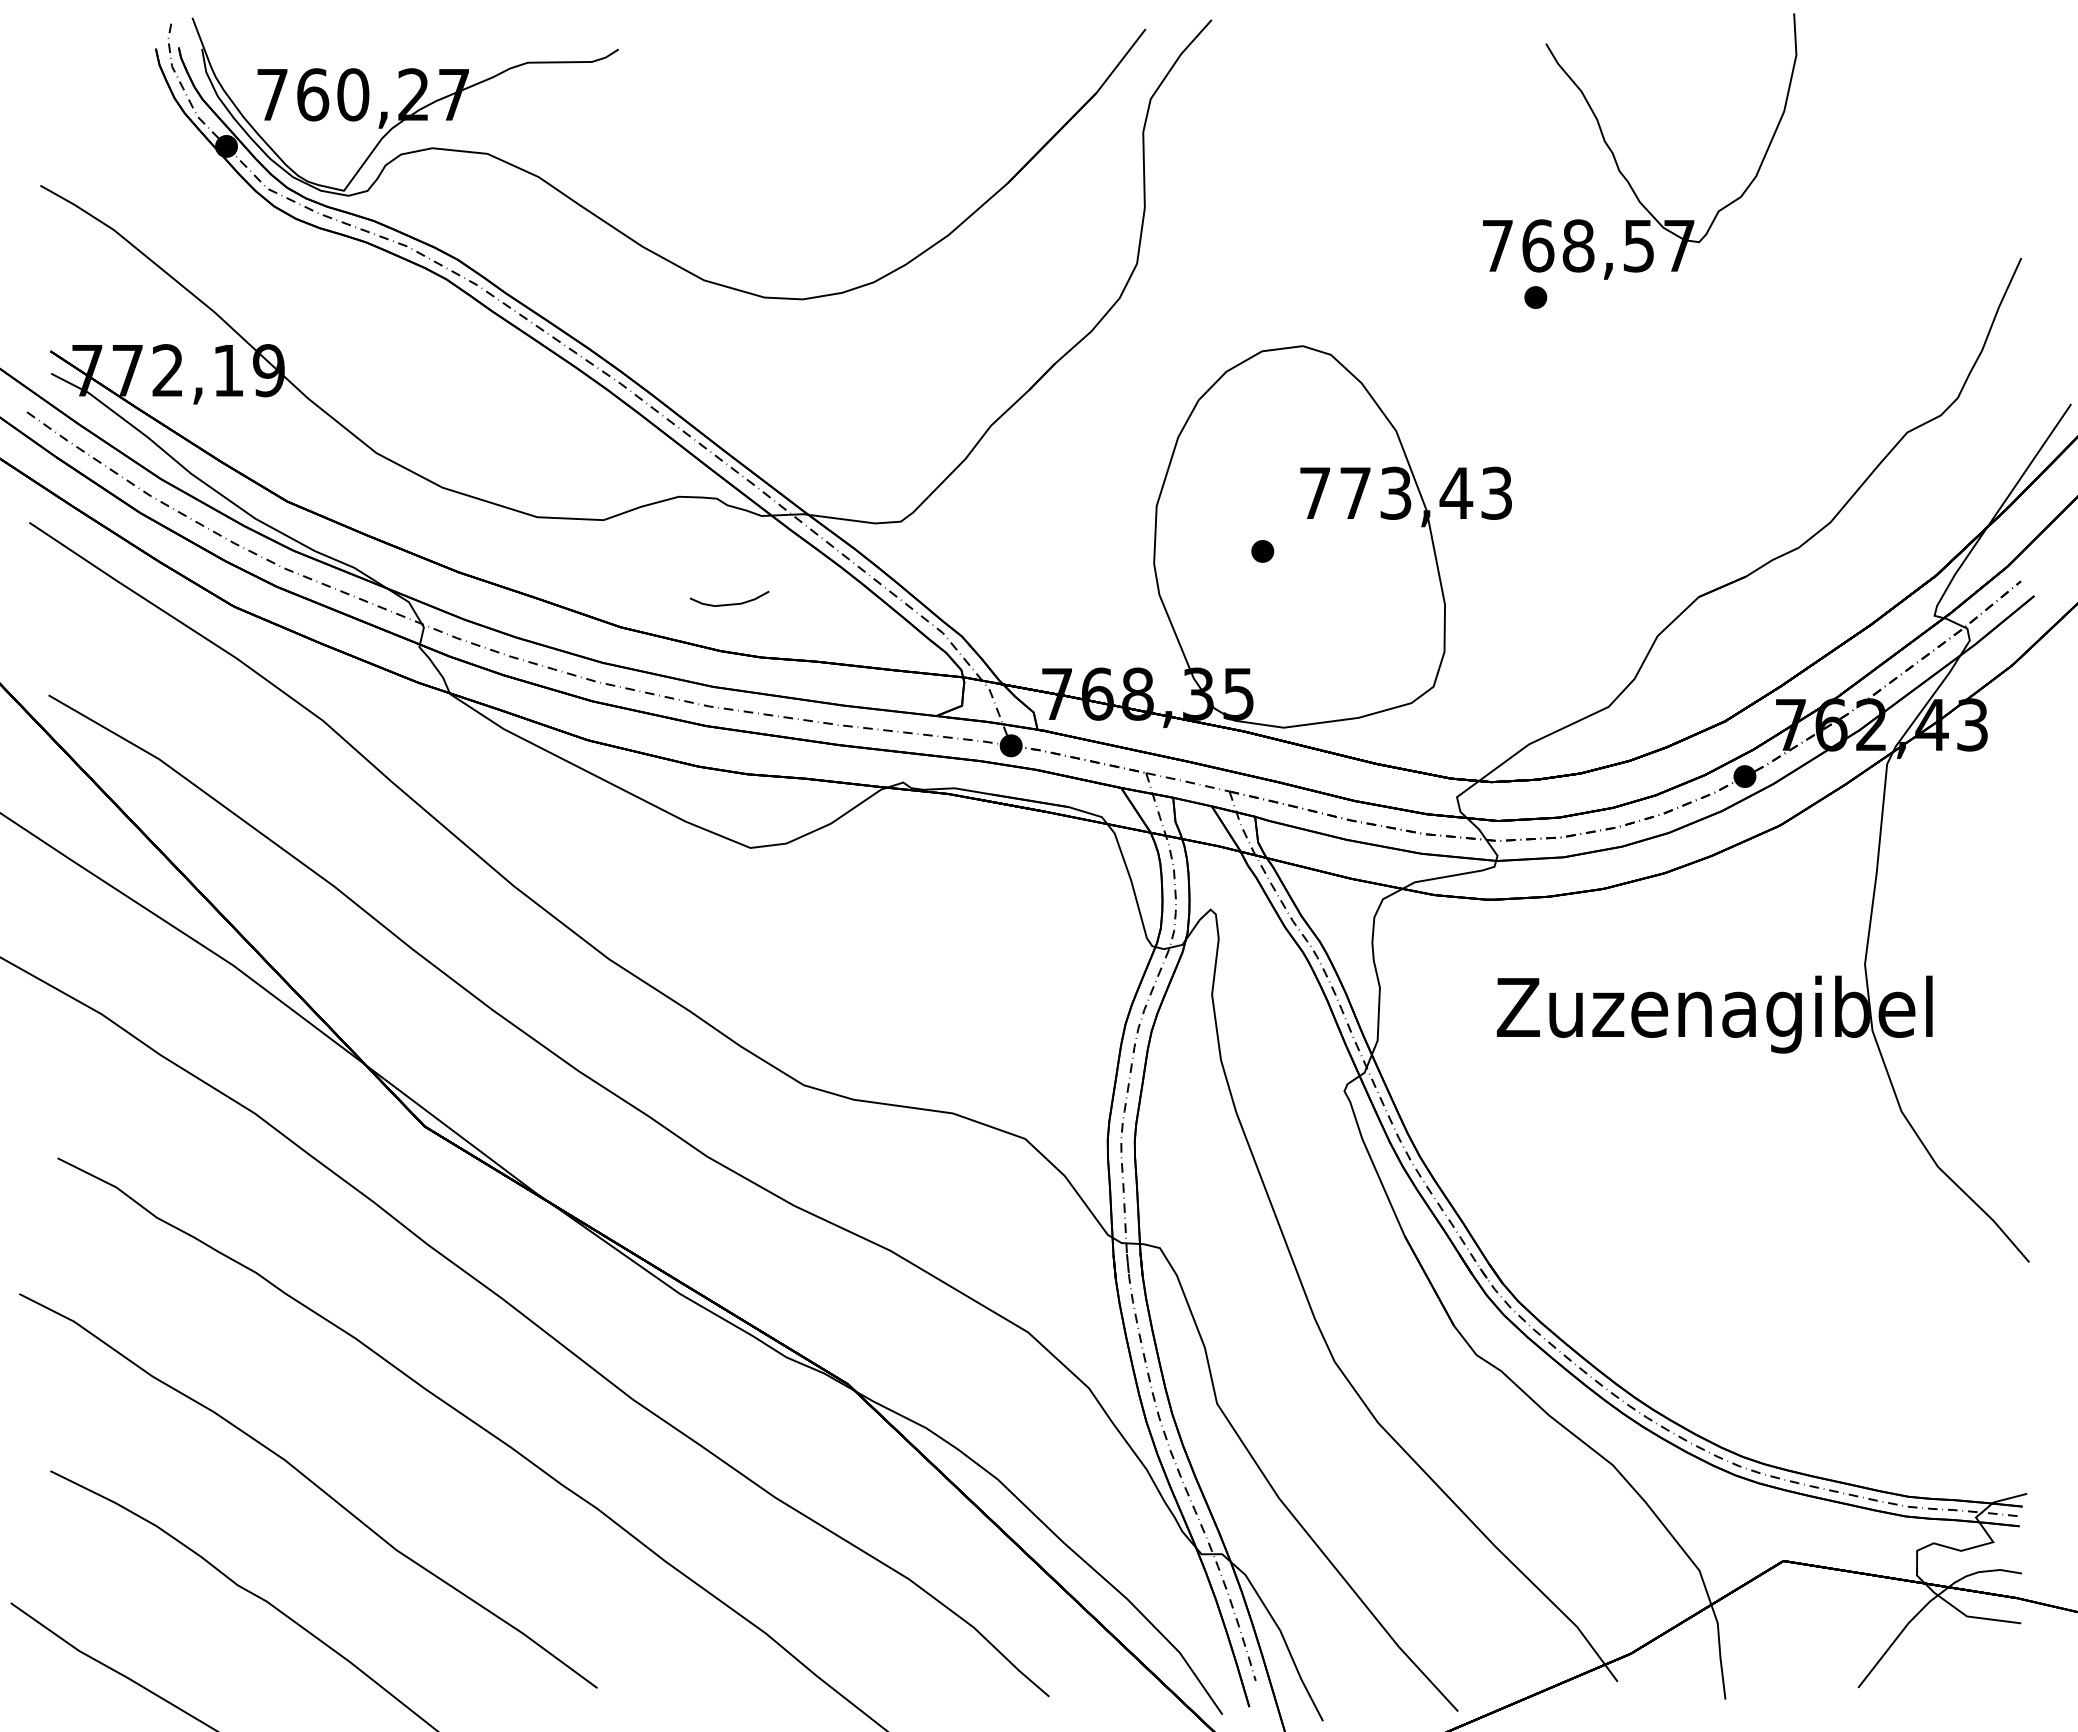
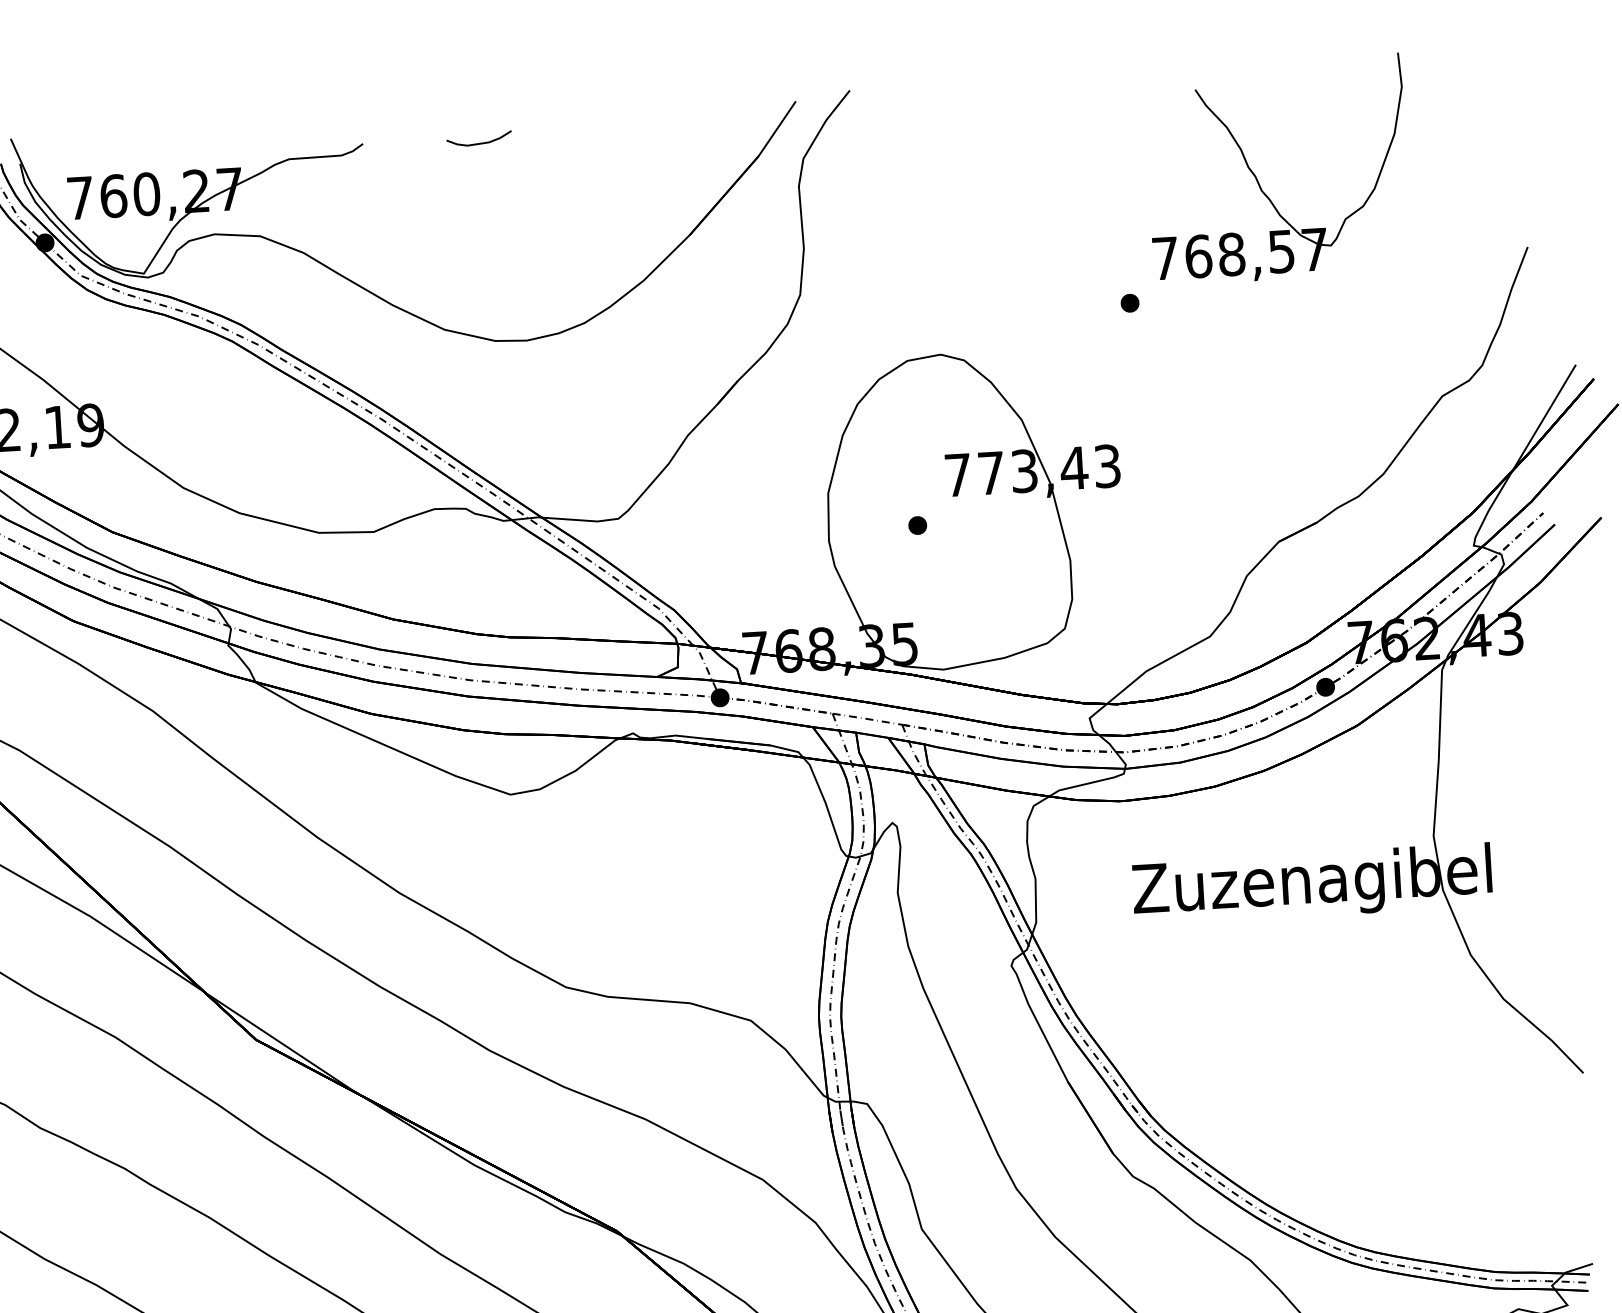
part: (1614, 154) -> (1256, 177), moved
curve: (729, 603) -> (479, 142), moved

